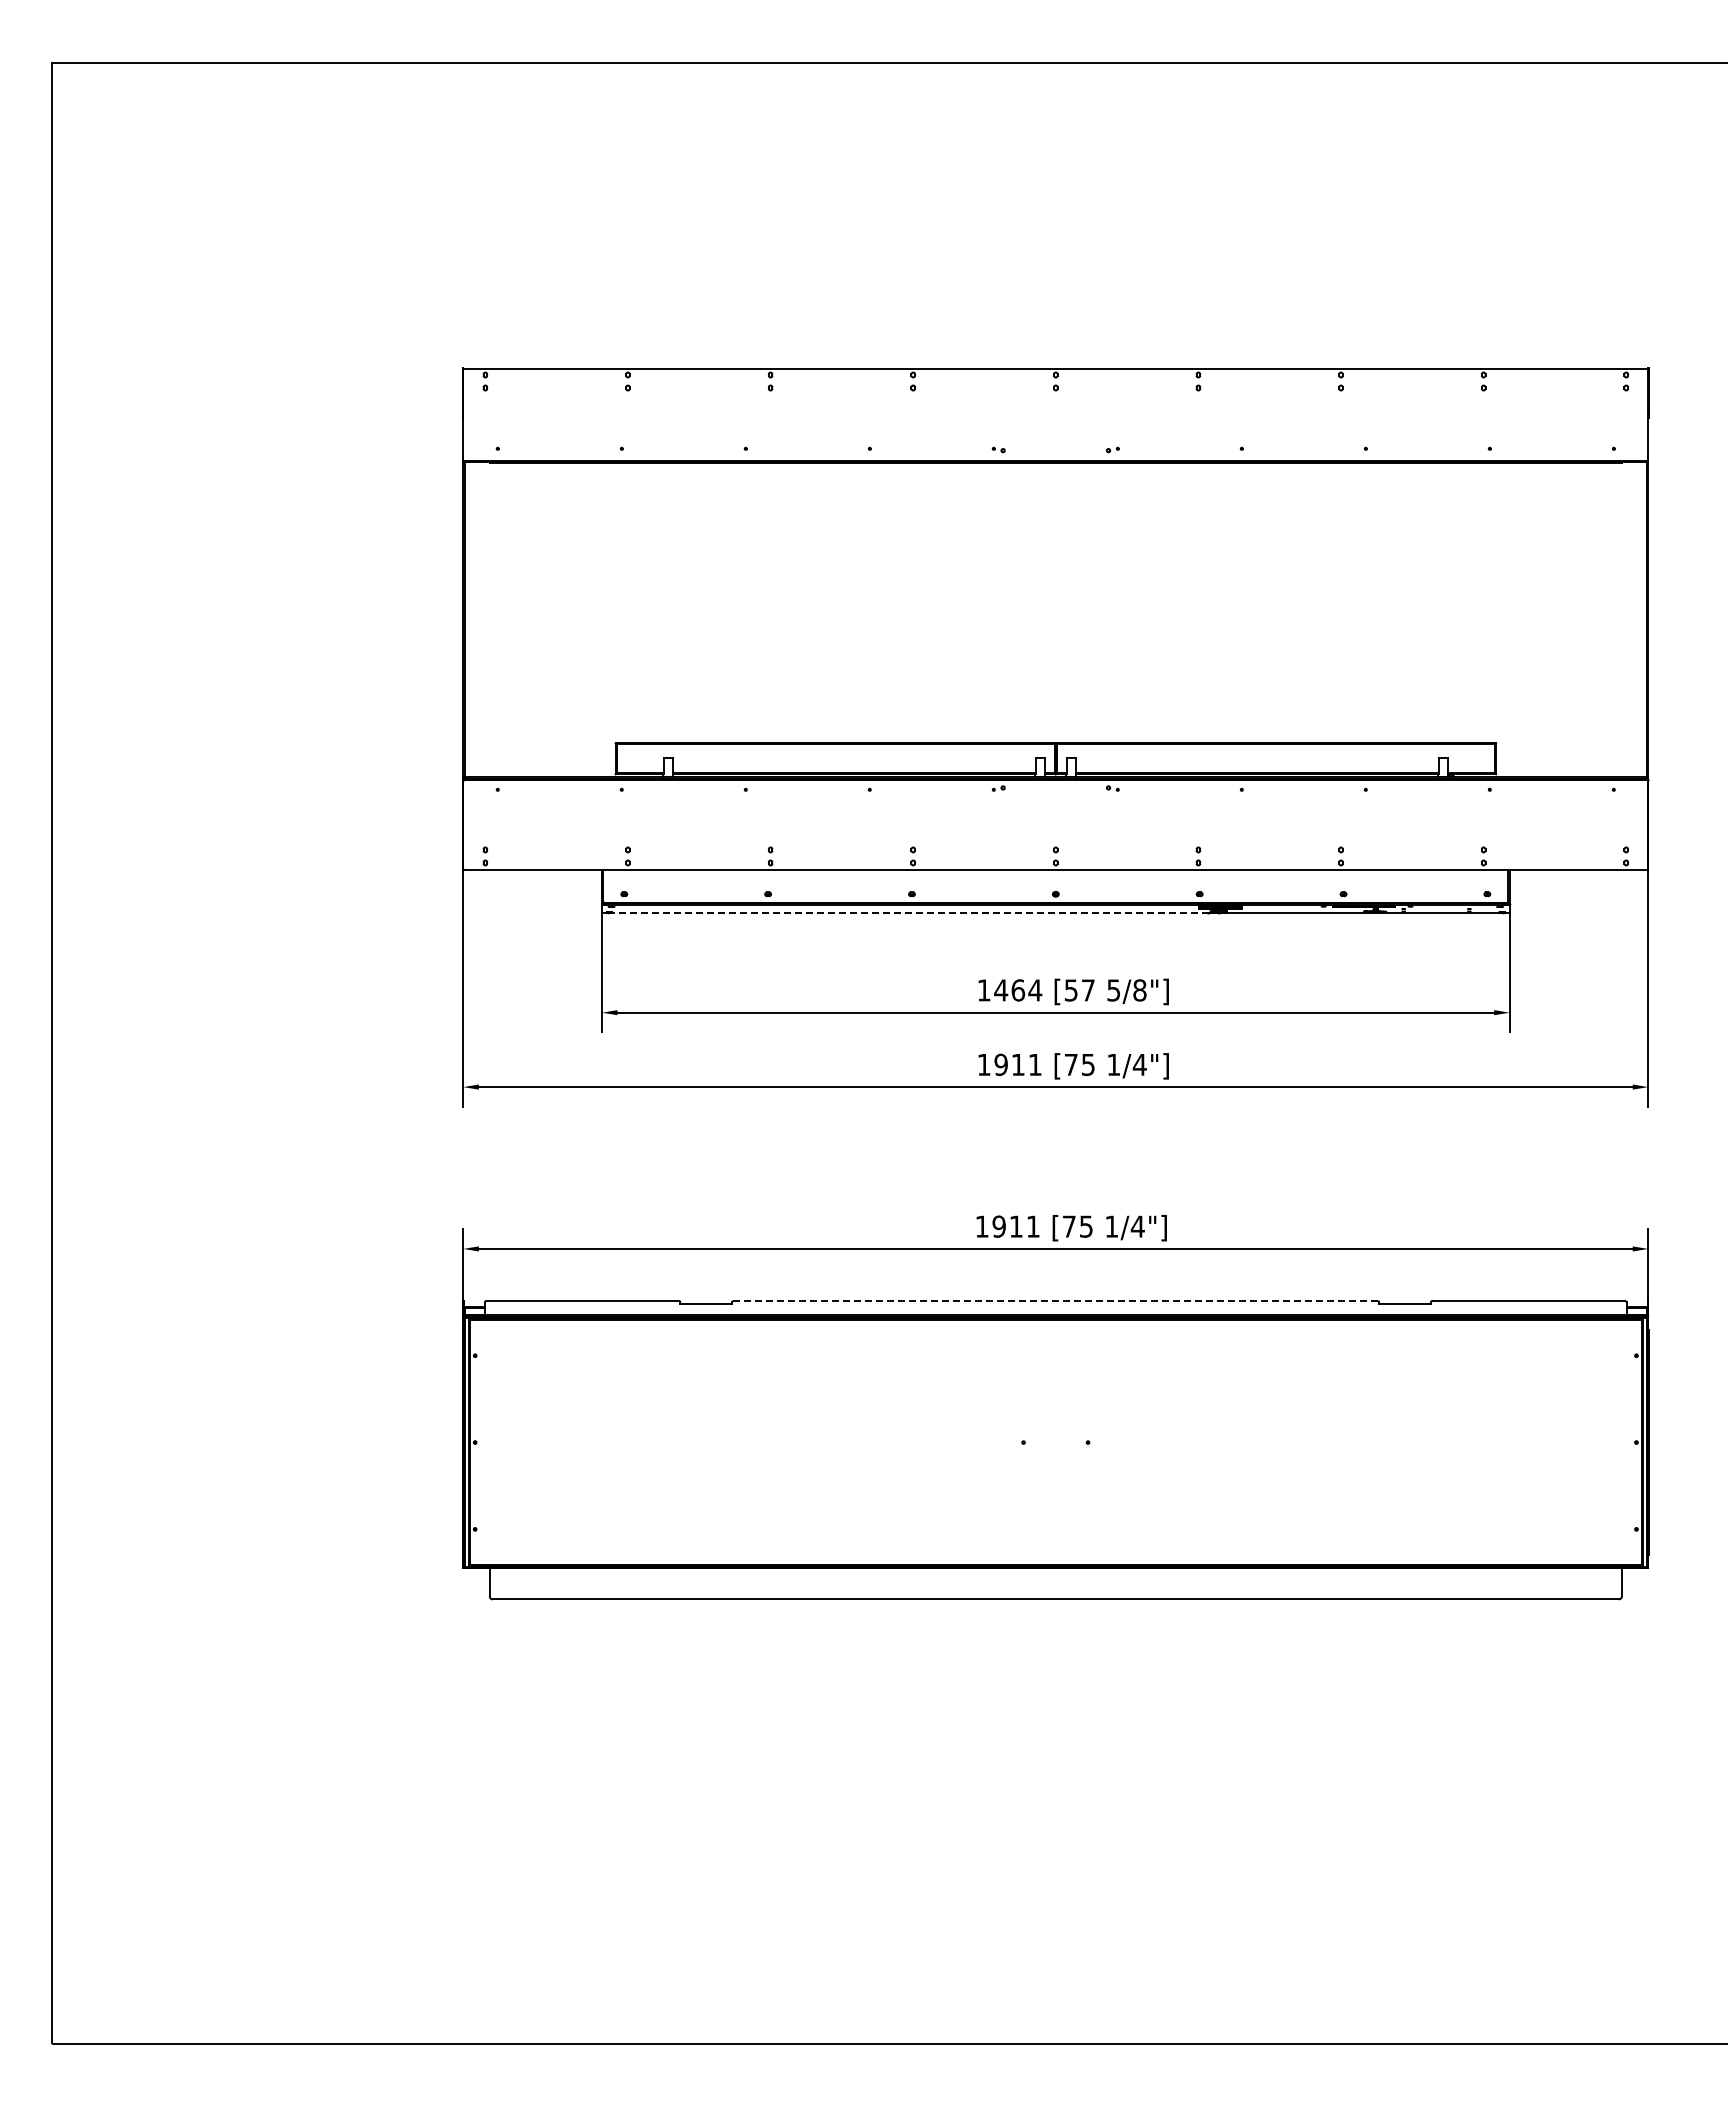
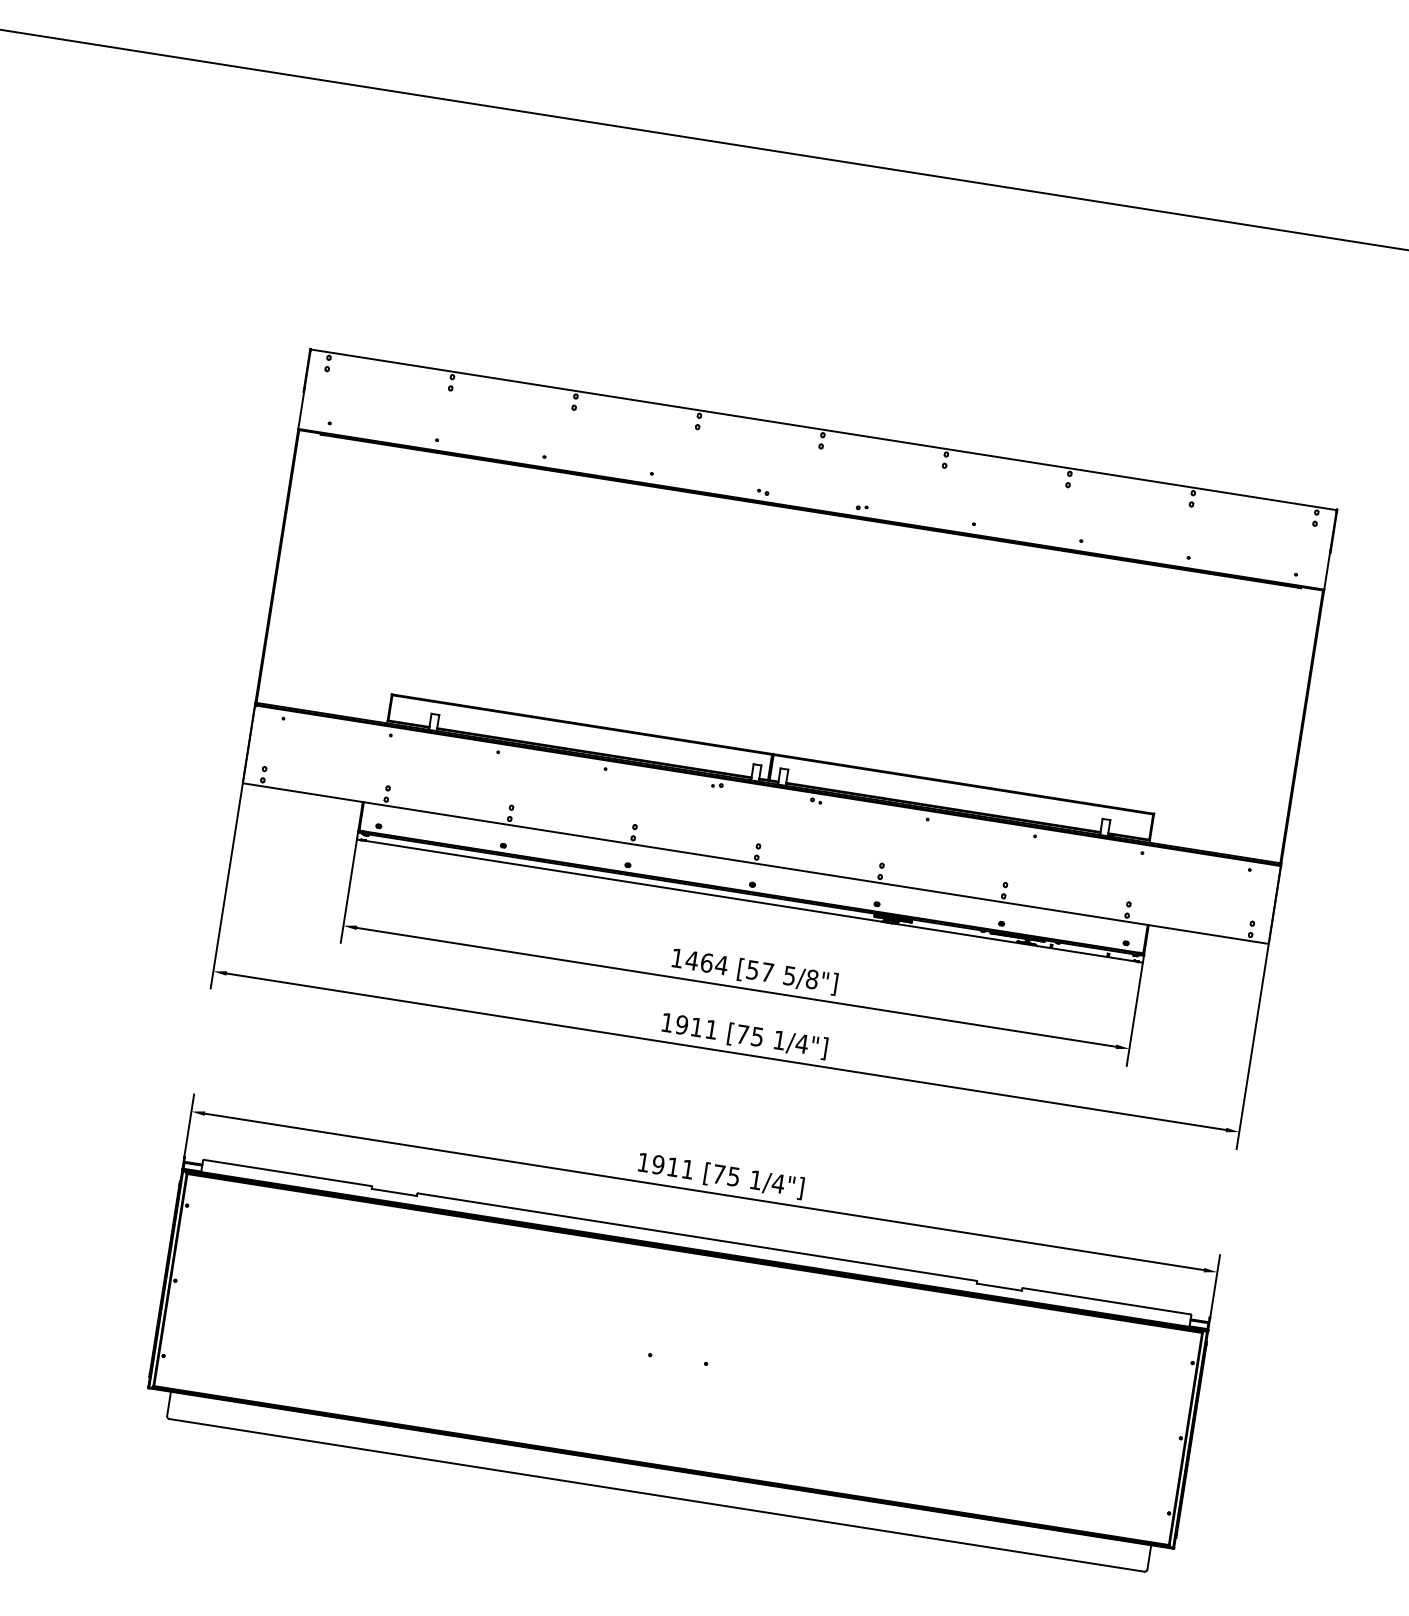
line: (908, 913) -> (622, 881), dashed -> solid
line: (1055, 1301) -> (696, 1237), dashed -> solid

